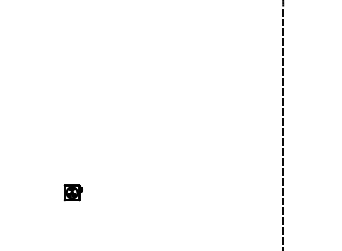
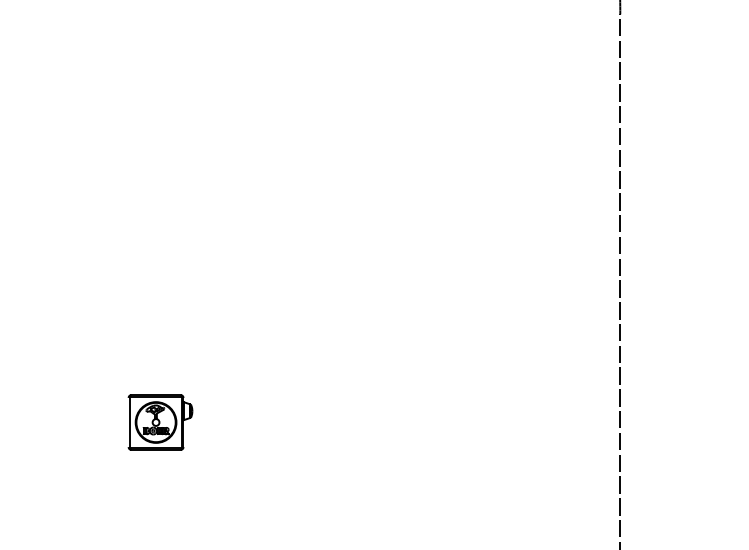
part: (73, 192) -> (160, 421), size x1.67

